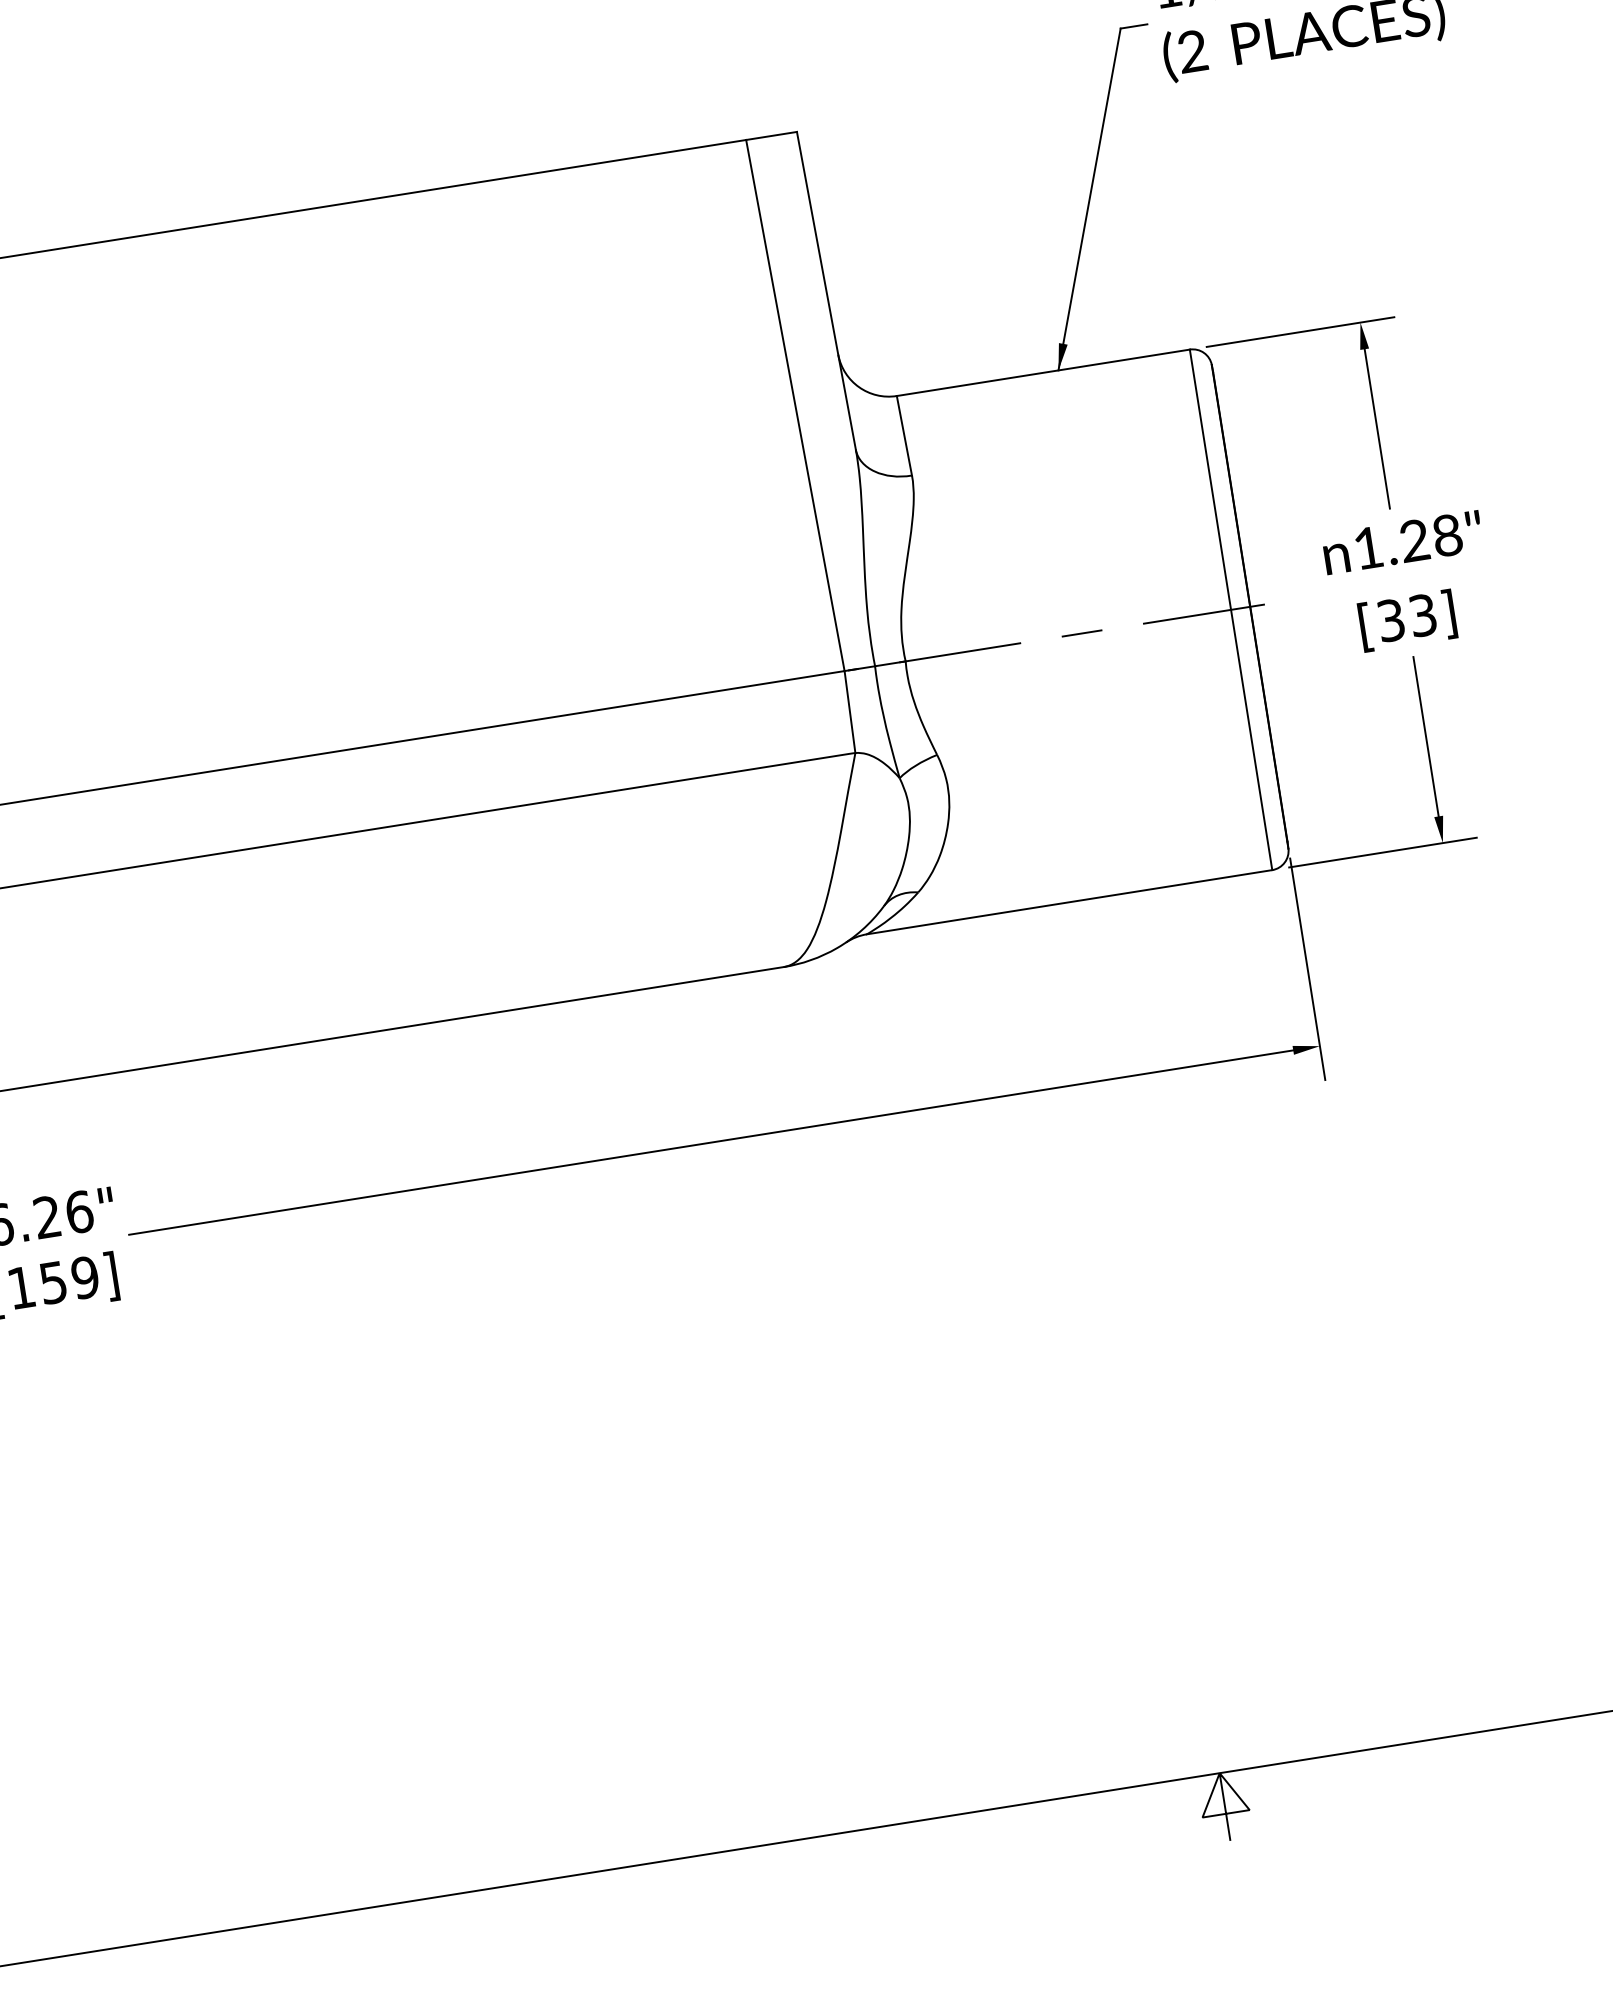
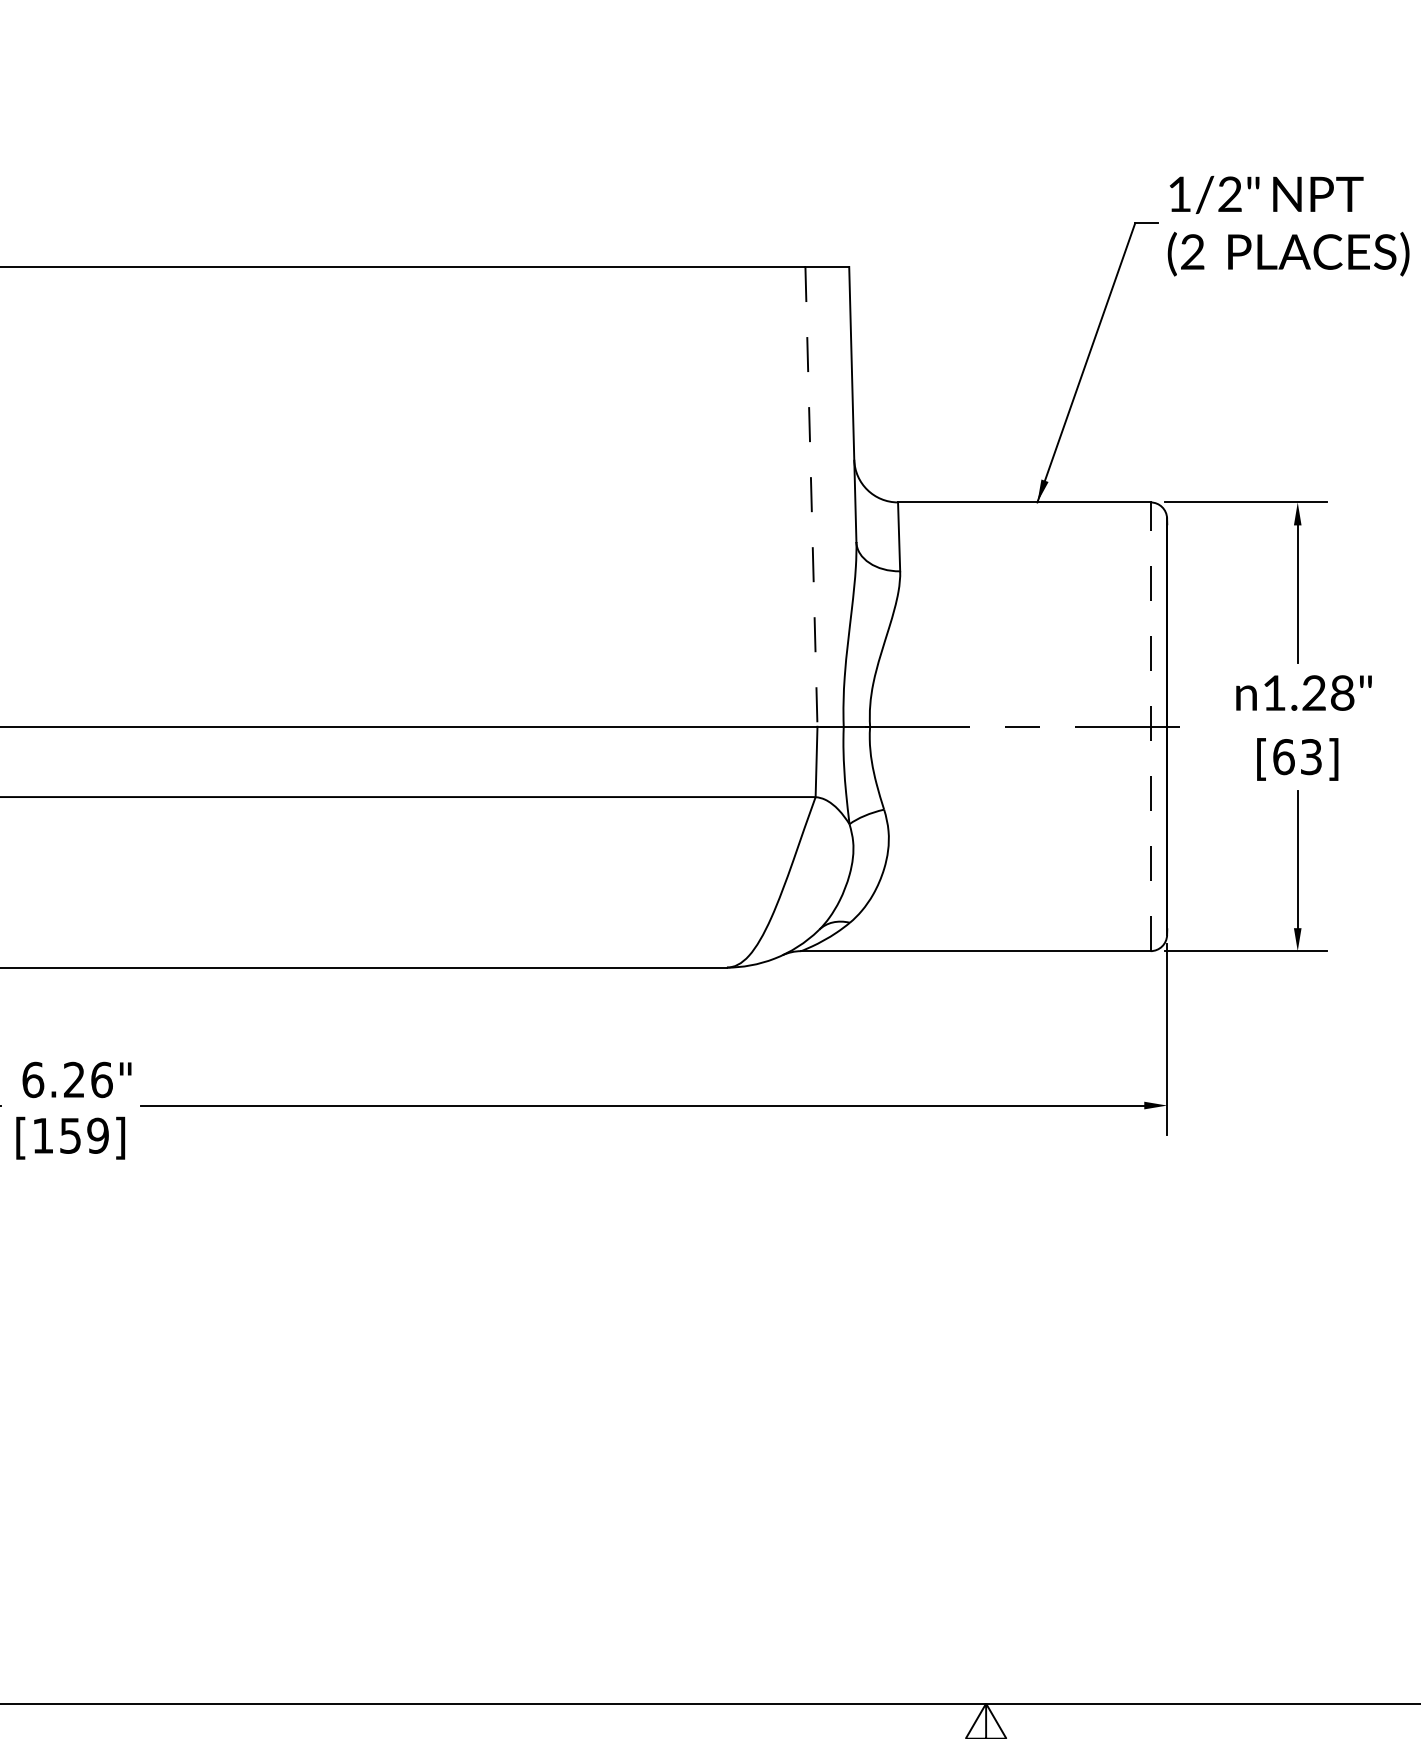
line: (795, 405) -> (811, 496), solid -> dashed
line: (1230, 609) -> (1150, 726), solid -> dashed
text: (1390, 621) -> (1283, 757), [33] -> [63]

